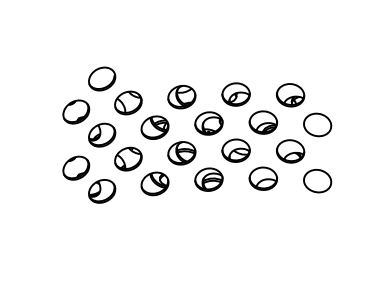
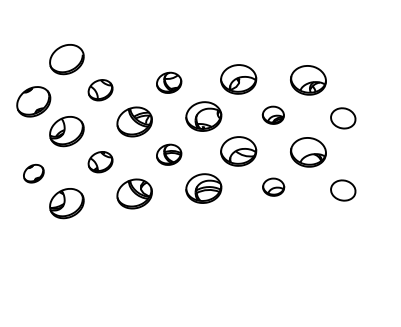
part: (181, 97) -> (168, 83), size x0.7
part: (128, 102) -> (100, 89), size x0.7
part: (262, 122) -> (272, 115), size x0.6
part: (317, 124) -> (342, 117), size x0.7
part: (181, 153) -> (168, 154), size x0.7
part: (128, 158) -> (100, 161), size x0.7
part: (76, 167) -> (34, 172), size x0.6
part: (263, 178) -> (273, 187), size x0.6
part: (317, 181) -> (342, 190), size x0.7

